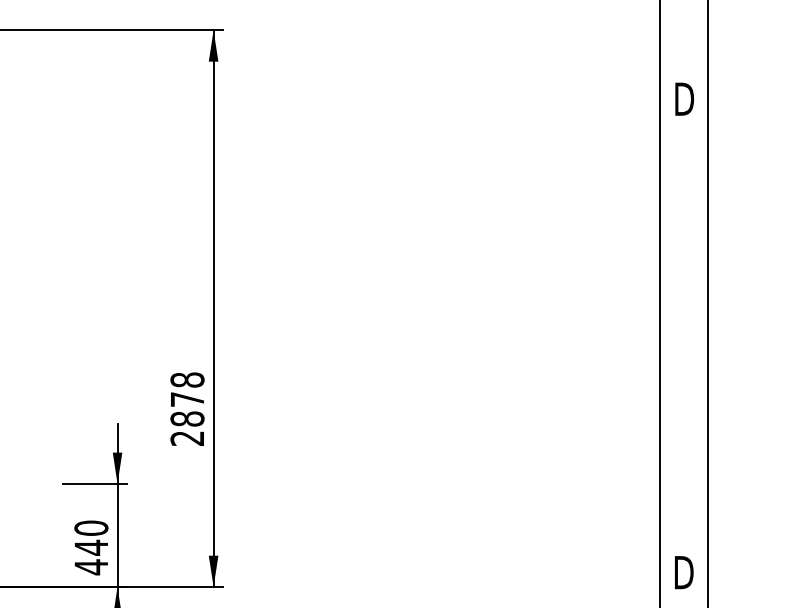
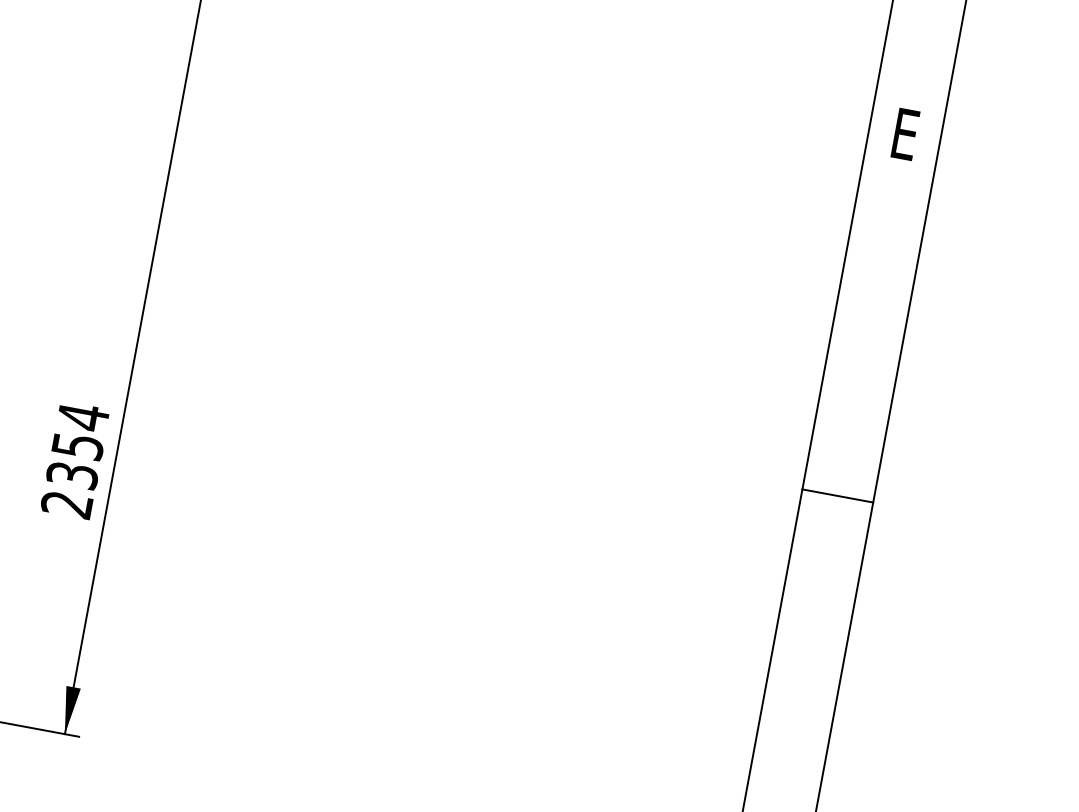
text: (684, 98) -> (905, 133), D -> E
line: (683, 340) -> (837, 495), added
text: (187, 399) -> (77, 446), 2878 -> 2354

